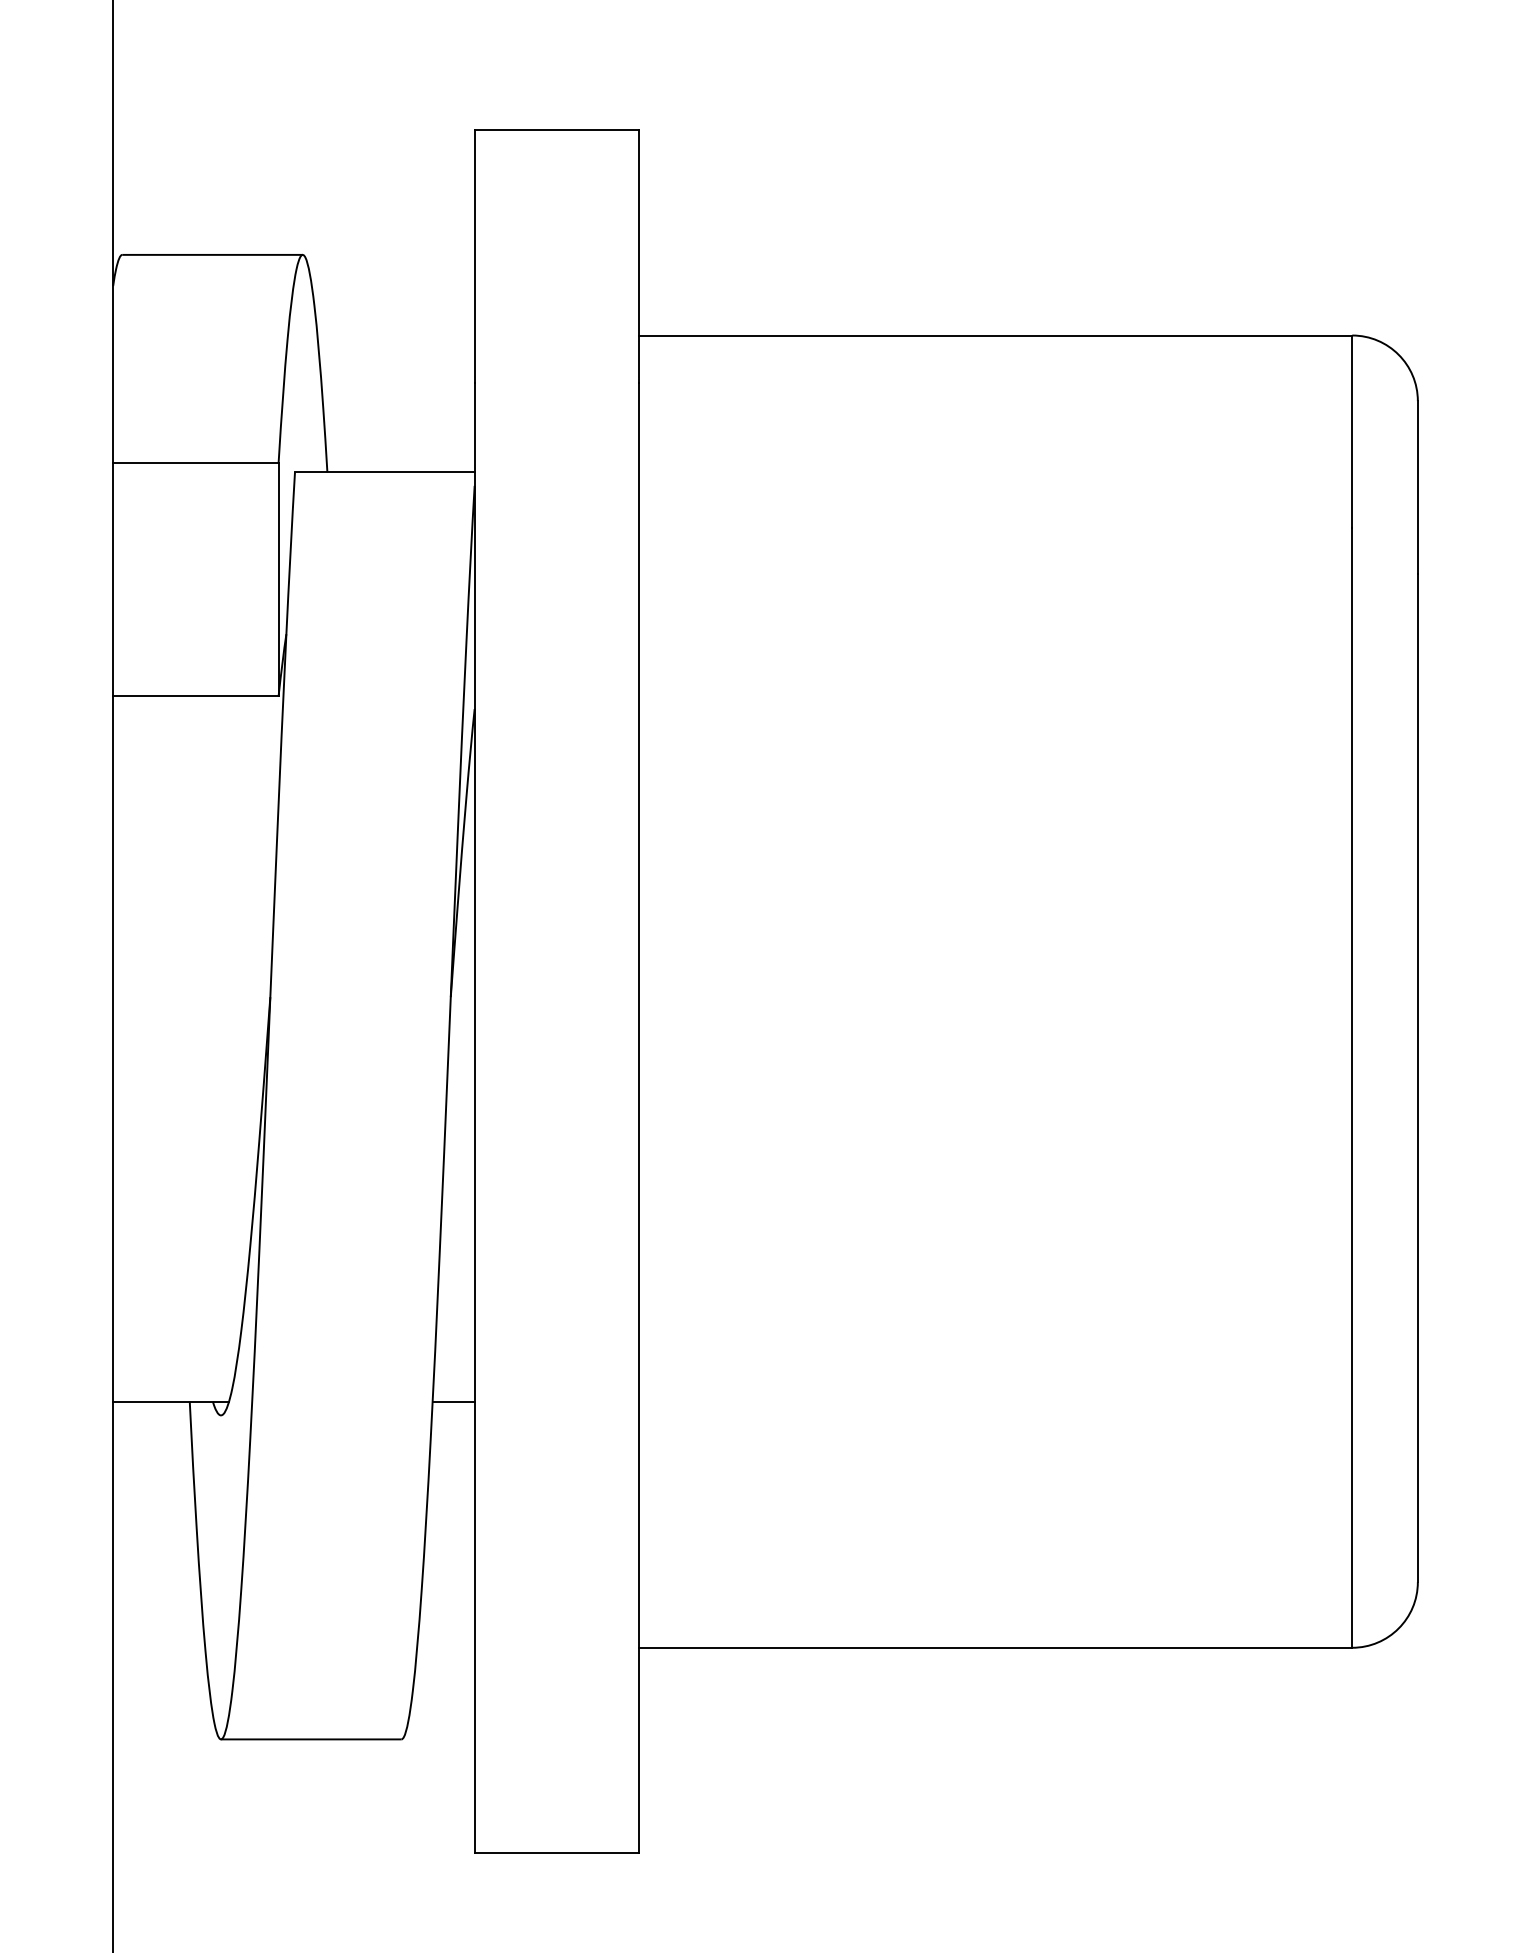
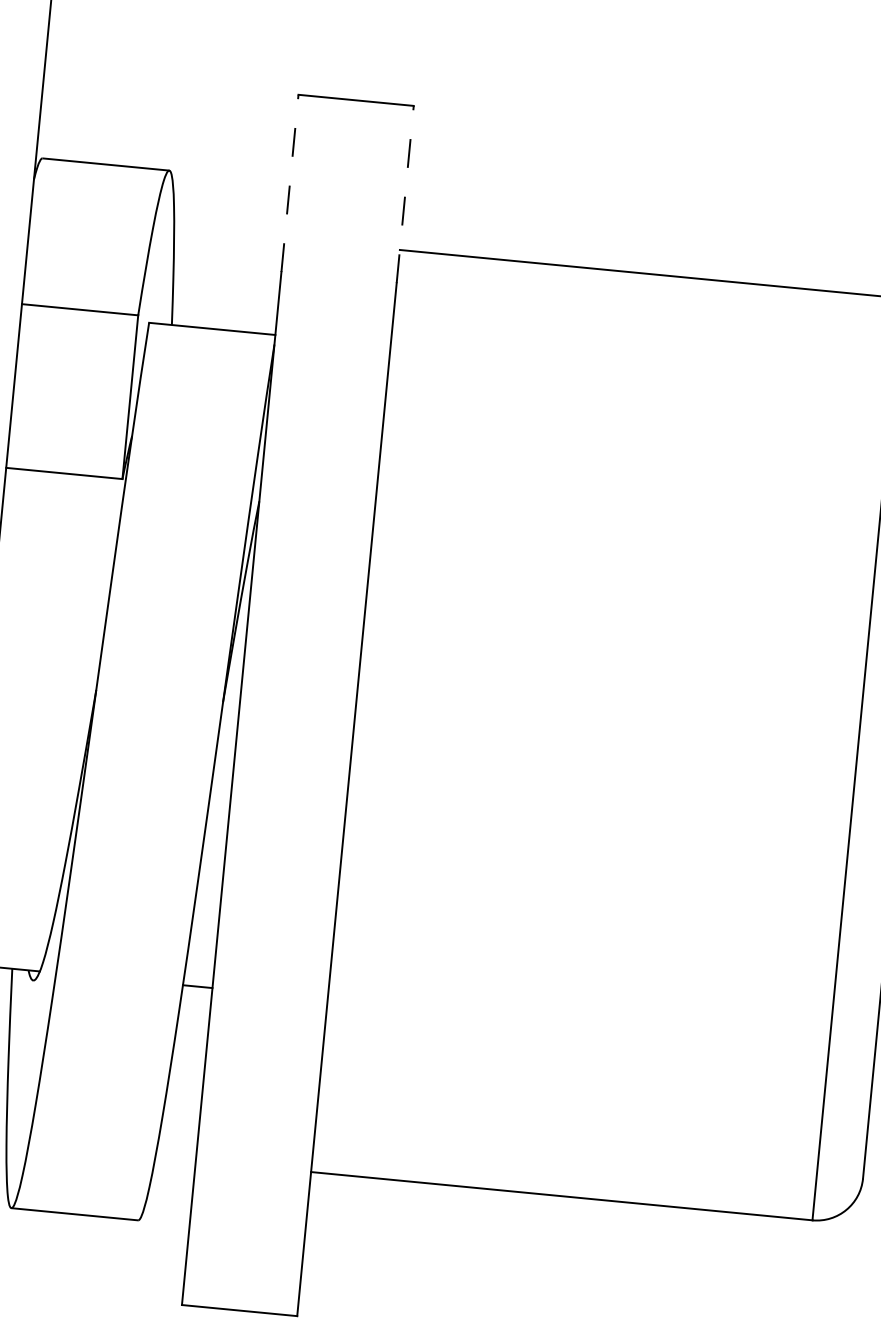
line: (474, 256) -> (289, 183), solid -> dashed
line: (638, 256) -> (405, 194), solid -> dashed

